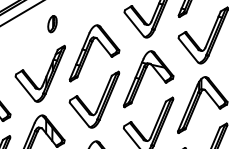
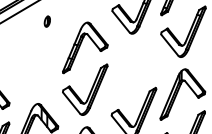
part: (52, 24) -> (47, 21), size x0.7
part: (45, 75) -> (41, 67), removed
part: (148, 79) -> (133, 71), removed

